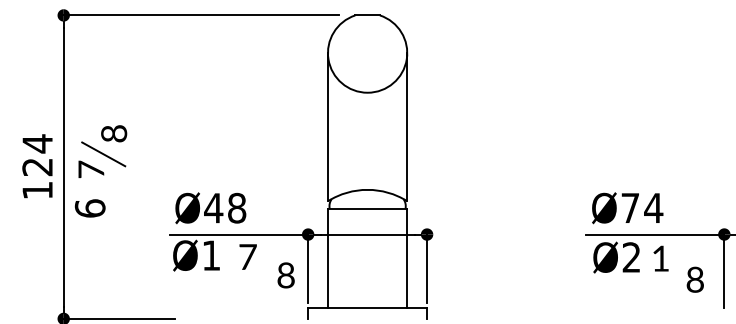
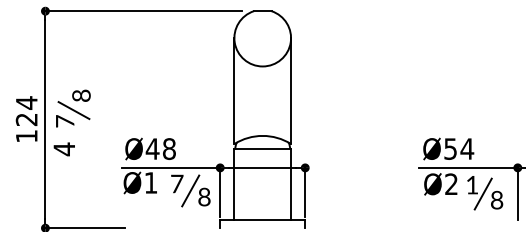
text: (630, 207) -> (450, 148), Ø74 -> Ø54
text: (90, 208) -> (64, 149), 6 -> 4
line: (266, 266) -> (190, 190), added
line: (674, 270) -> (482, 193), added

